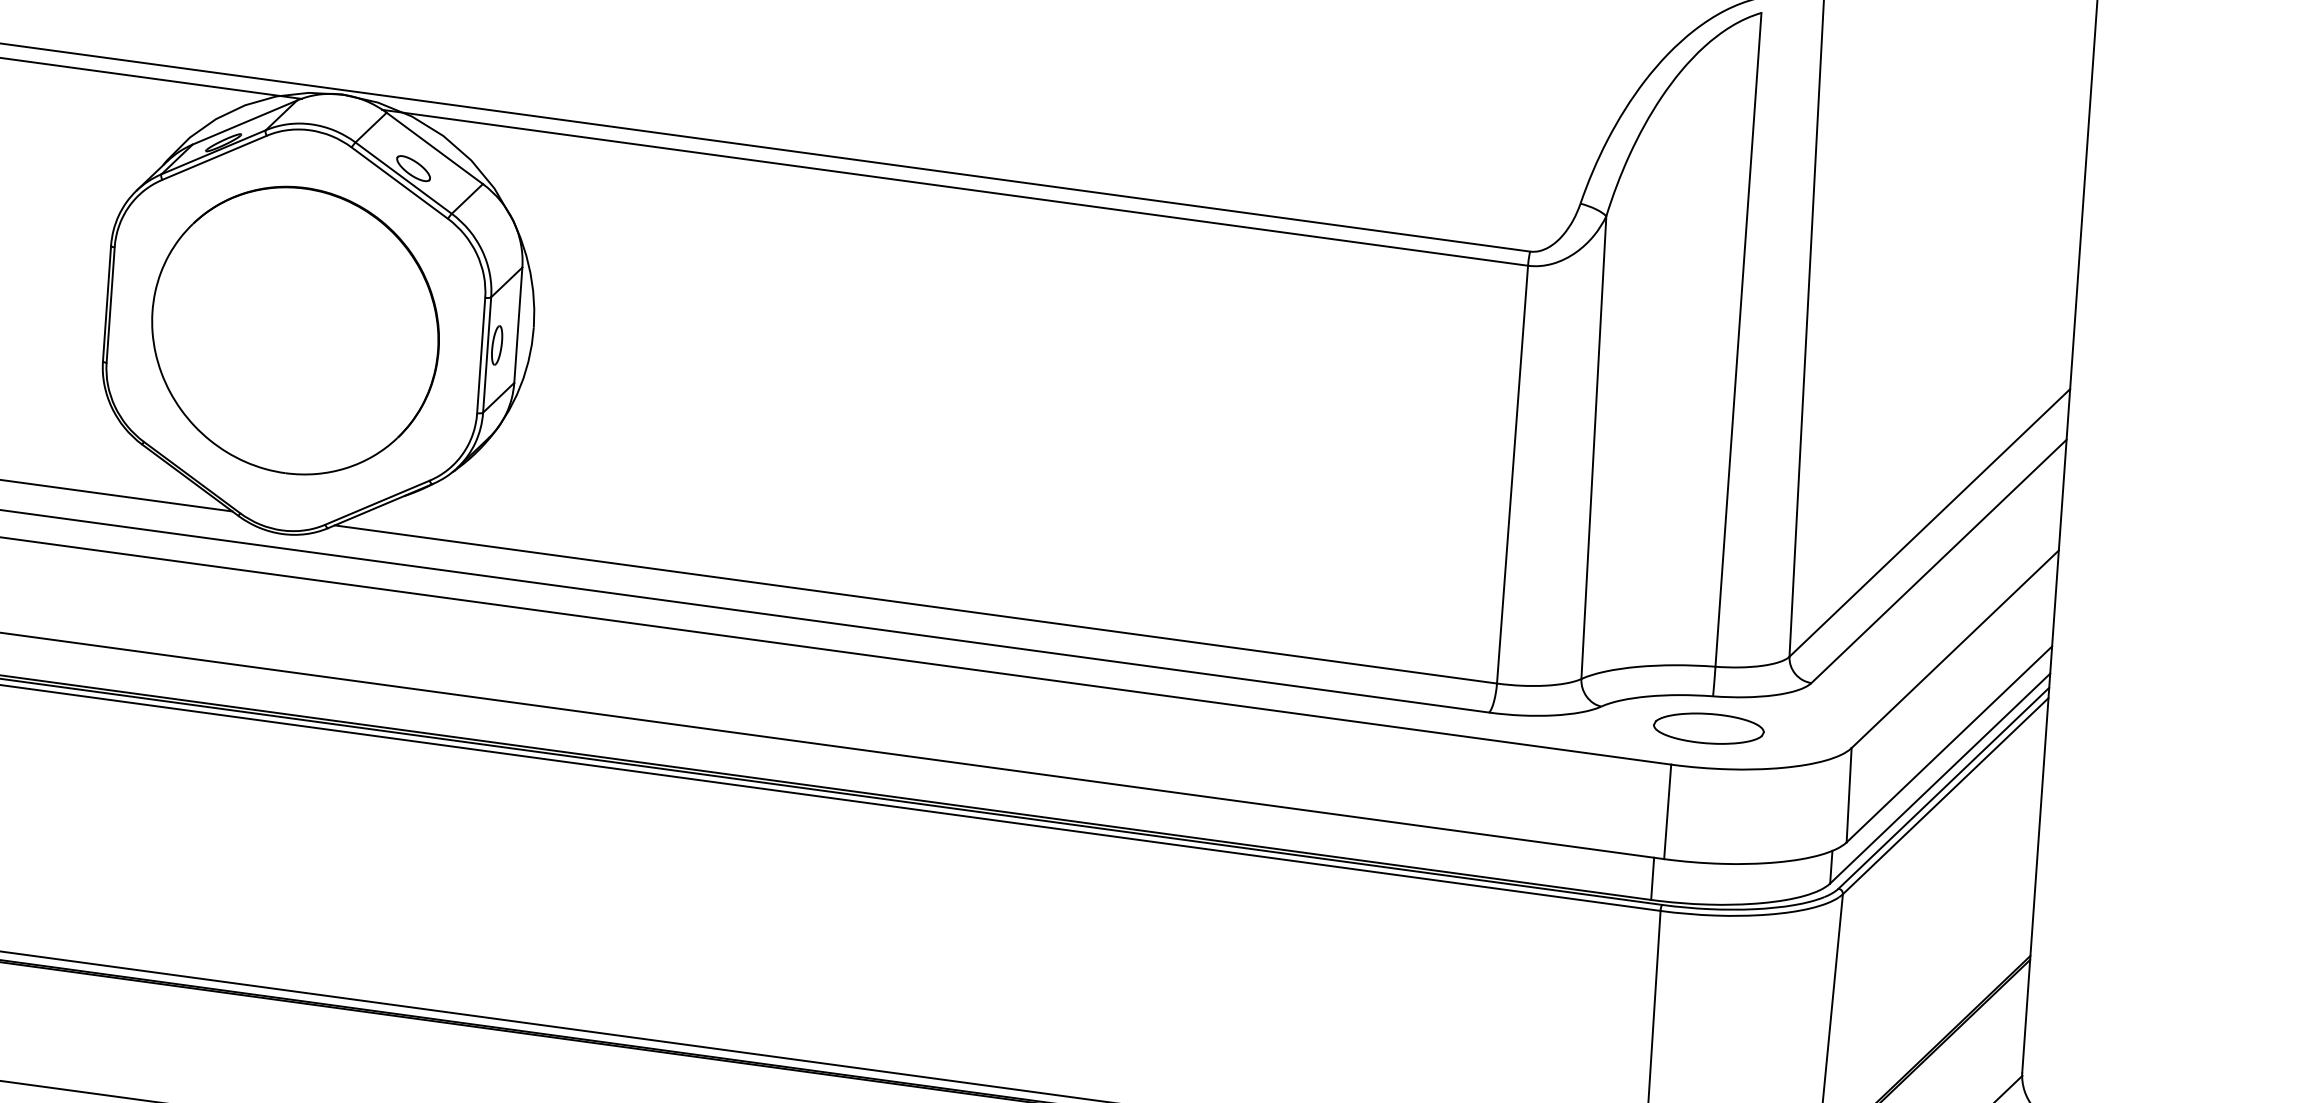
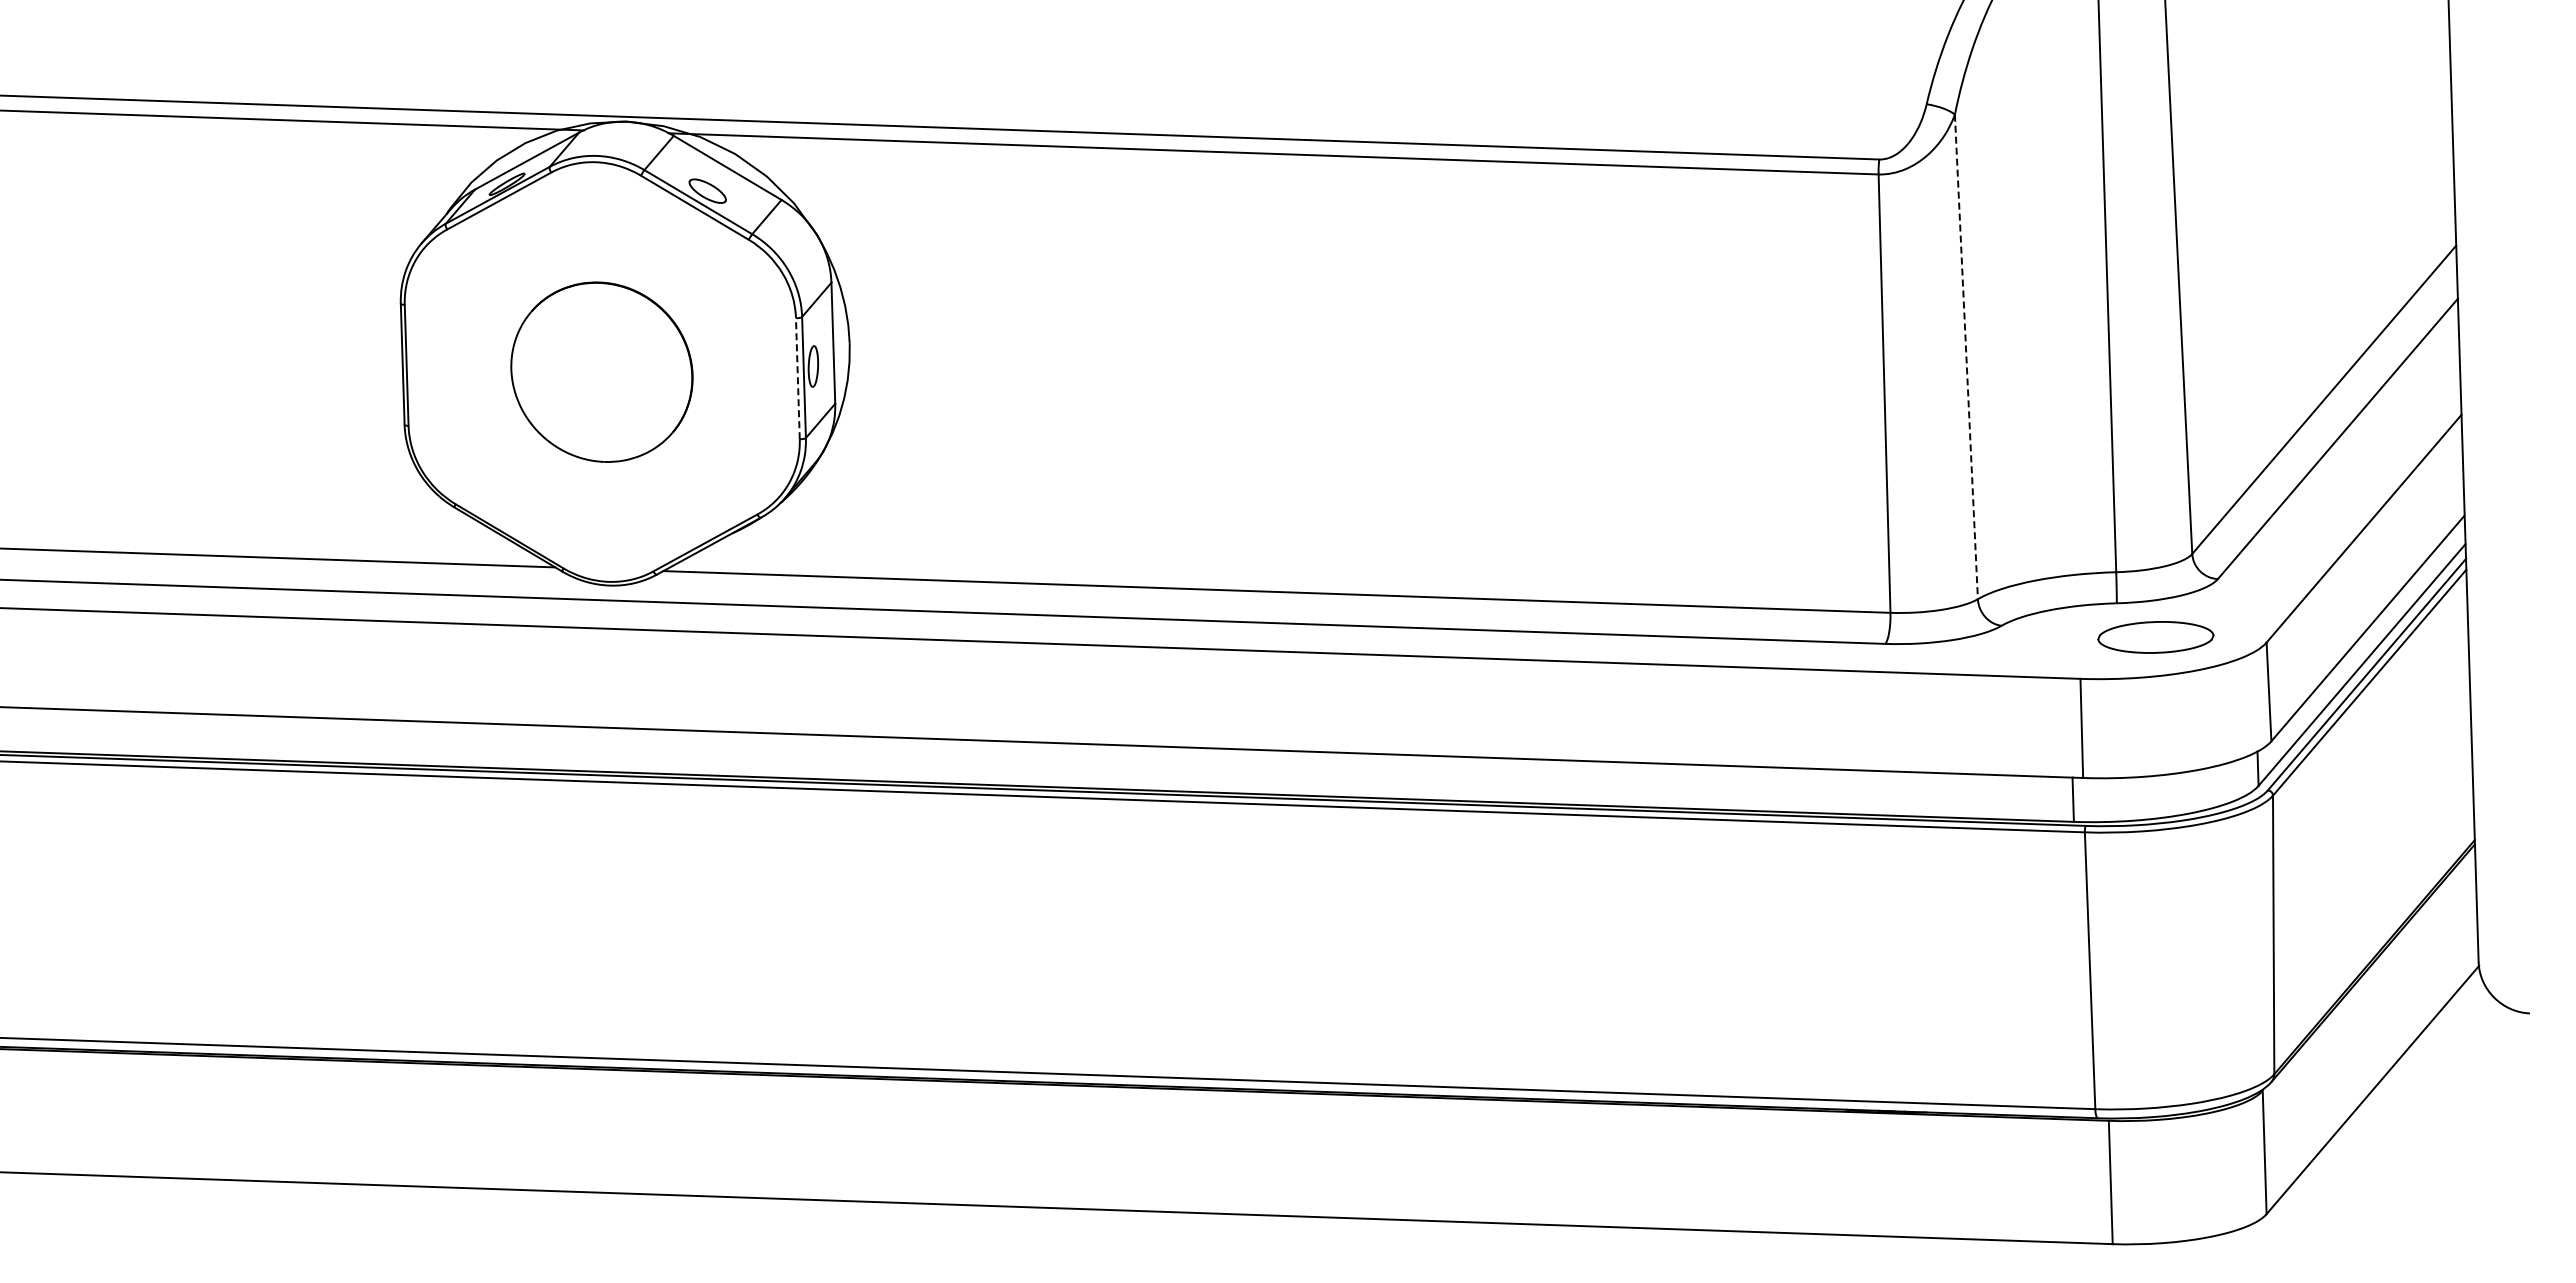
part: (295, 329) -> (601, 371), size x0.6
line: (480, 355) -> (797, 378), solid -> dashed
line: (1594, 447) -> (1966, 356), solid -> dashed
part: (1708, 728) -> (2155, 637), moved

